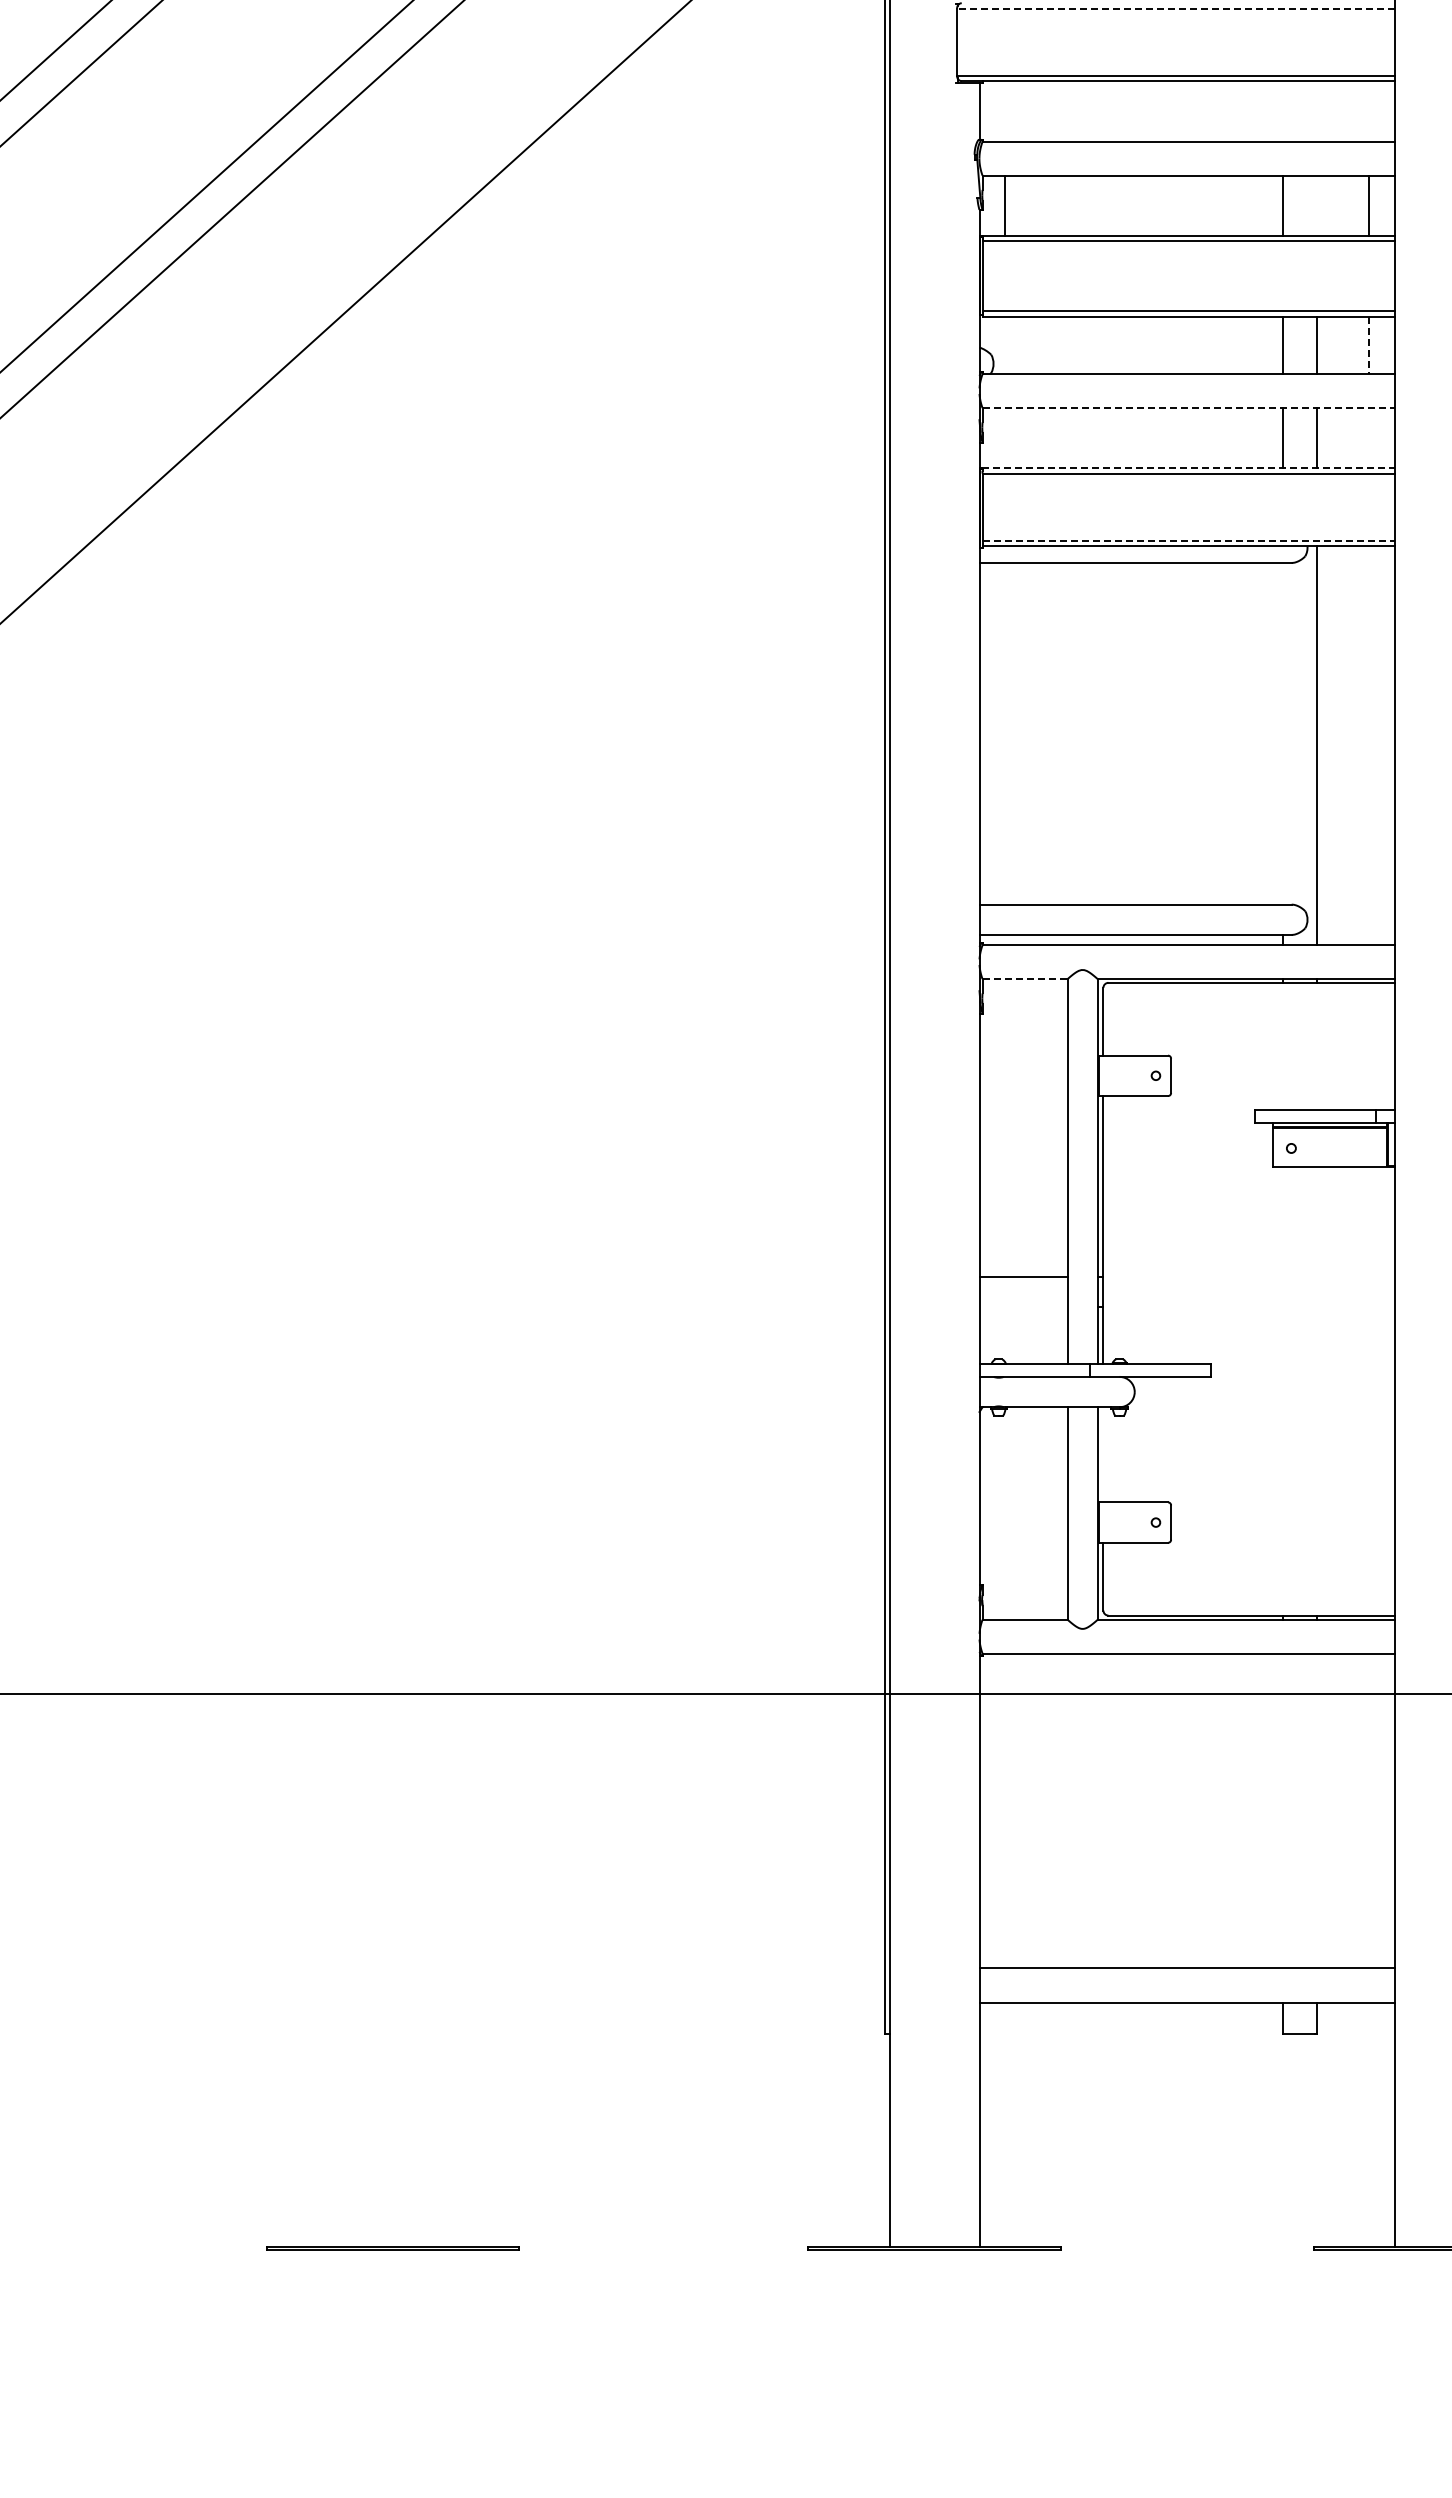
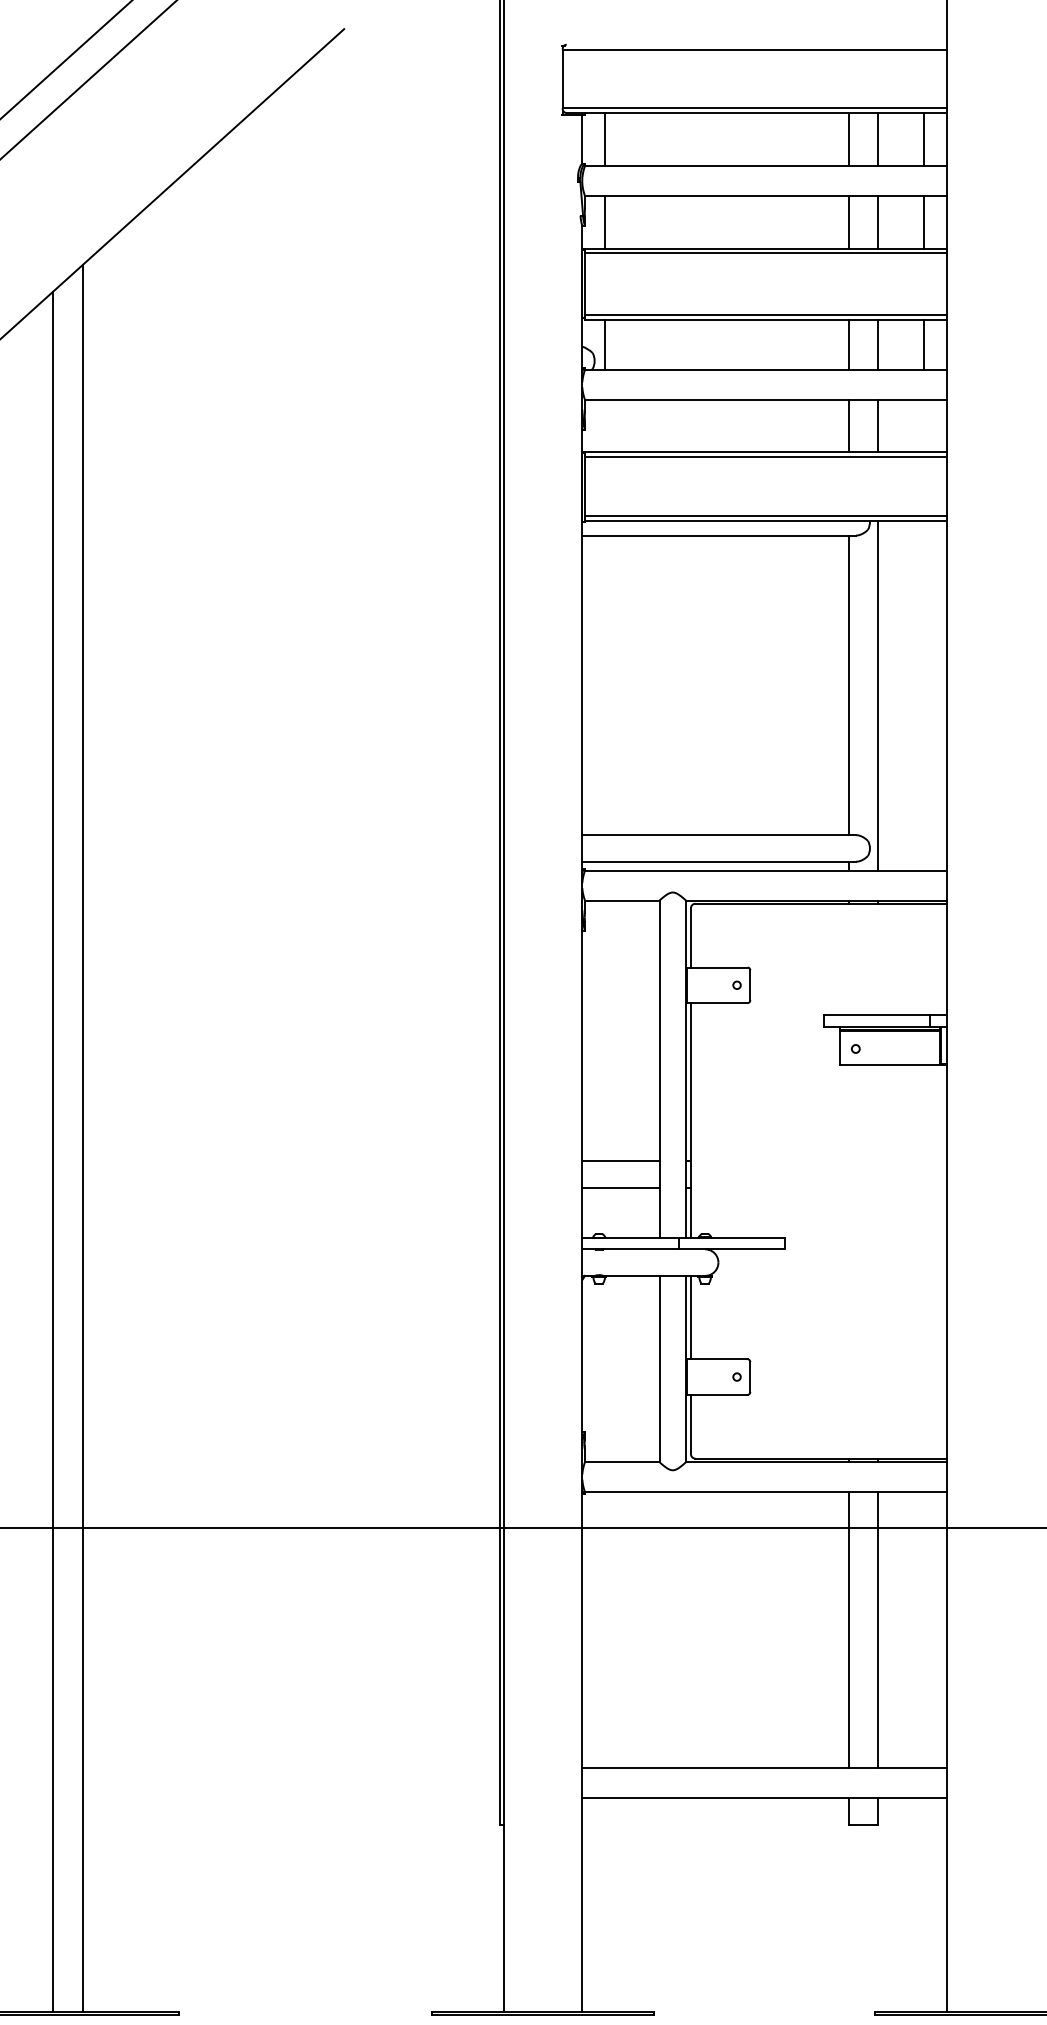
line: (1175, 8) -> (754, 49), dashed -> solid
line: (1004, 111) -> (604, 139), added
line: (1283, 111) -> (848, 139), added
line: (1317, 111) -> (878, 139), added
line: (1369, 111) -> (924, 139), added
line: (1317, 205) -> (878, 222), added
line: (1004, 345) -> (604, 344), added
line: (1369, 345) -> (924, 344), dashed -> solid
line: (1189, 408) -> (766, 400), dashed -> solid
line: (1189, 468) -> (766, 452), dashed -> solid
line: (1189, 540) -> (766, 515), dashed -> solid
line: (1283, 733) -> (848, 685), added
line: (1025, 979) -> (622, 900), dashed -> solid
line: (410, 1250) -> (83, 1138), added
line: (376, 1265) -> (53, 1151), added
line: (1023, 1306) -> (620, 1187), added
line: (1103, 1454) -> (691, 1317), added
line: (1283, 1810) -> (848, 1629), added
line: (1317, 1810) -> (878, 1629), added

